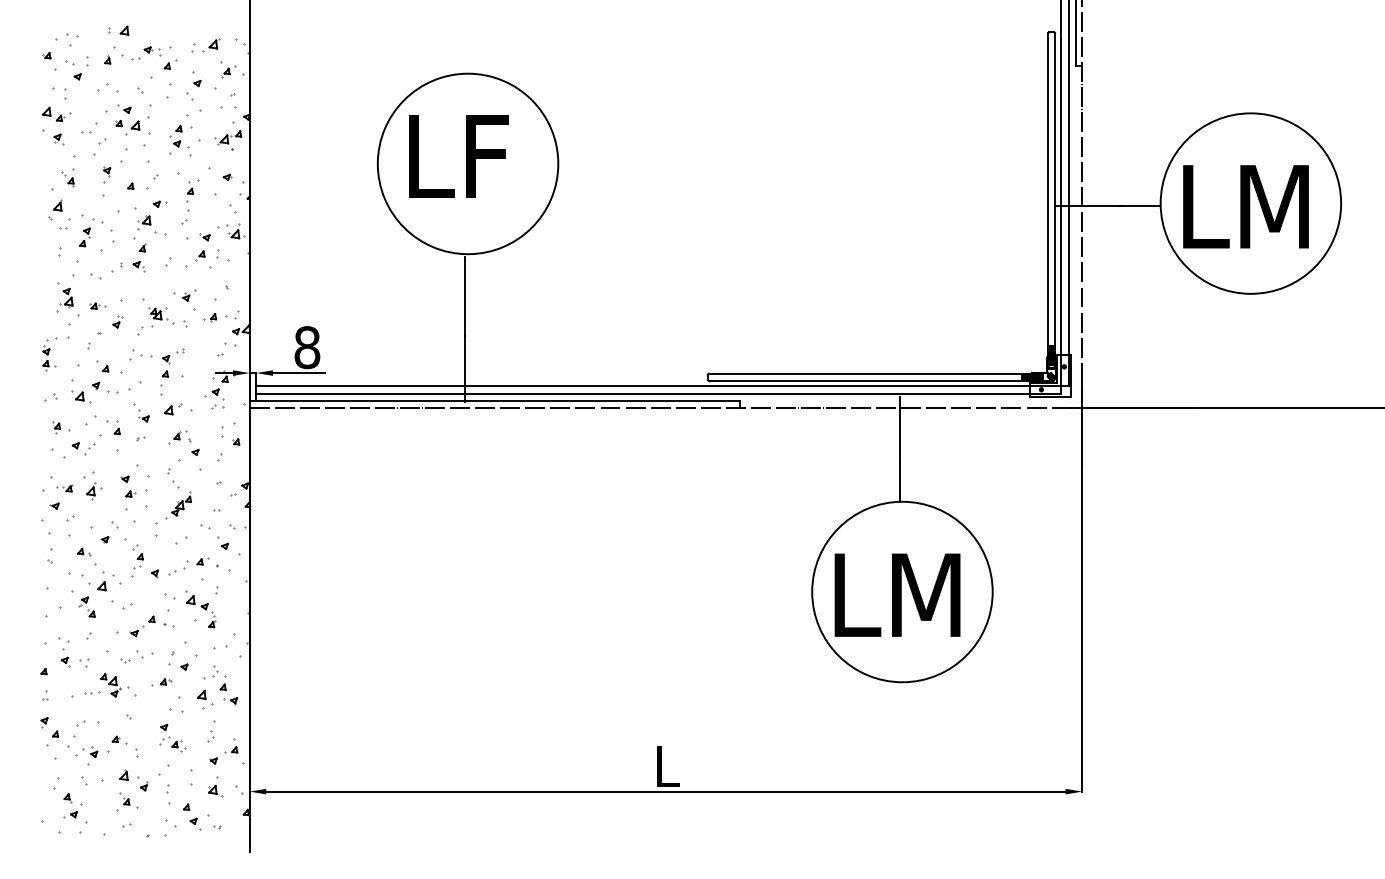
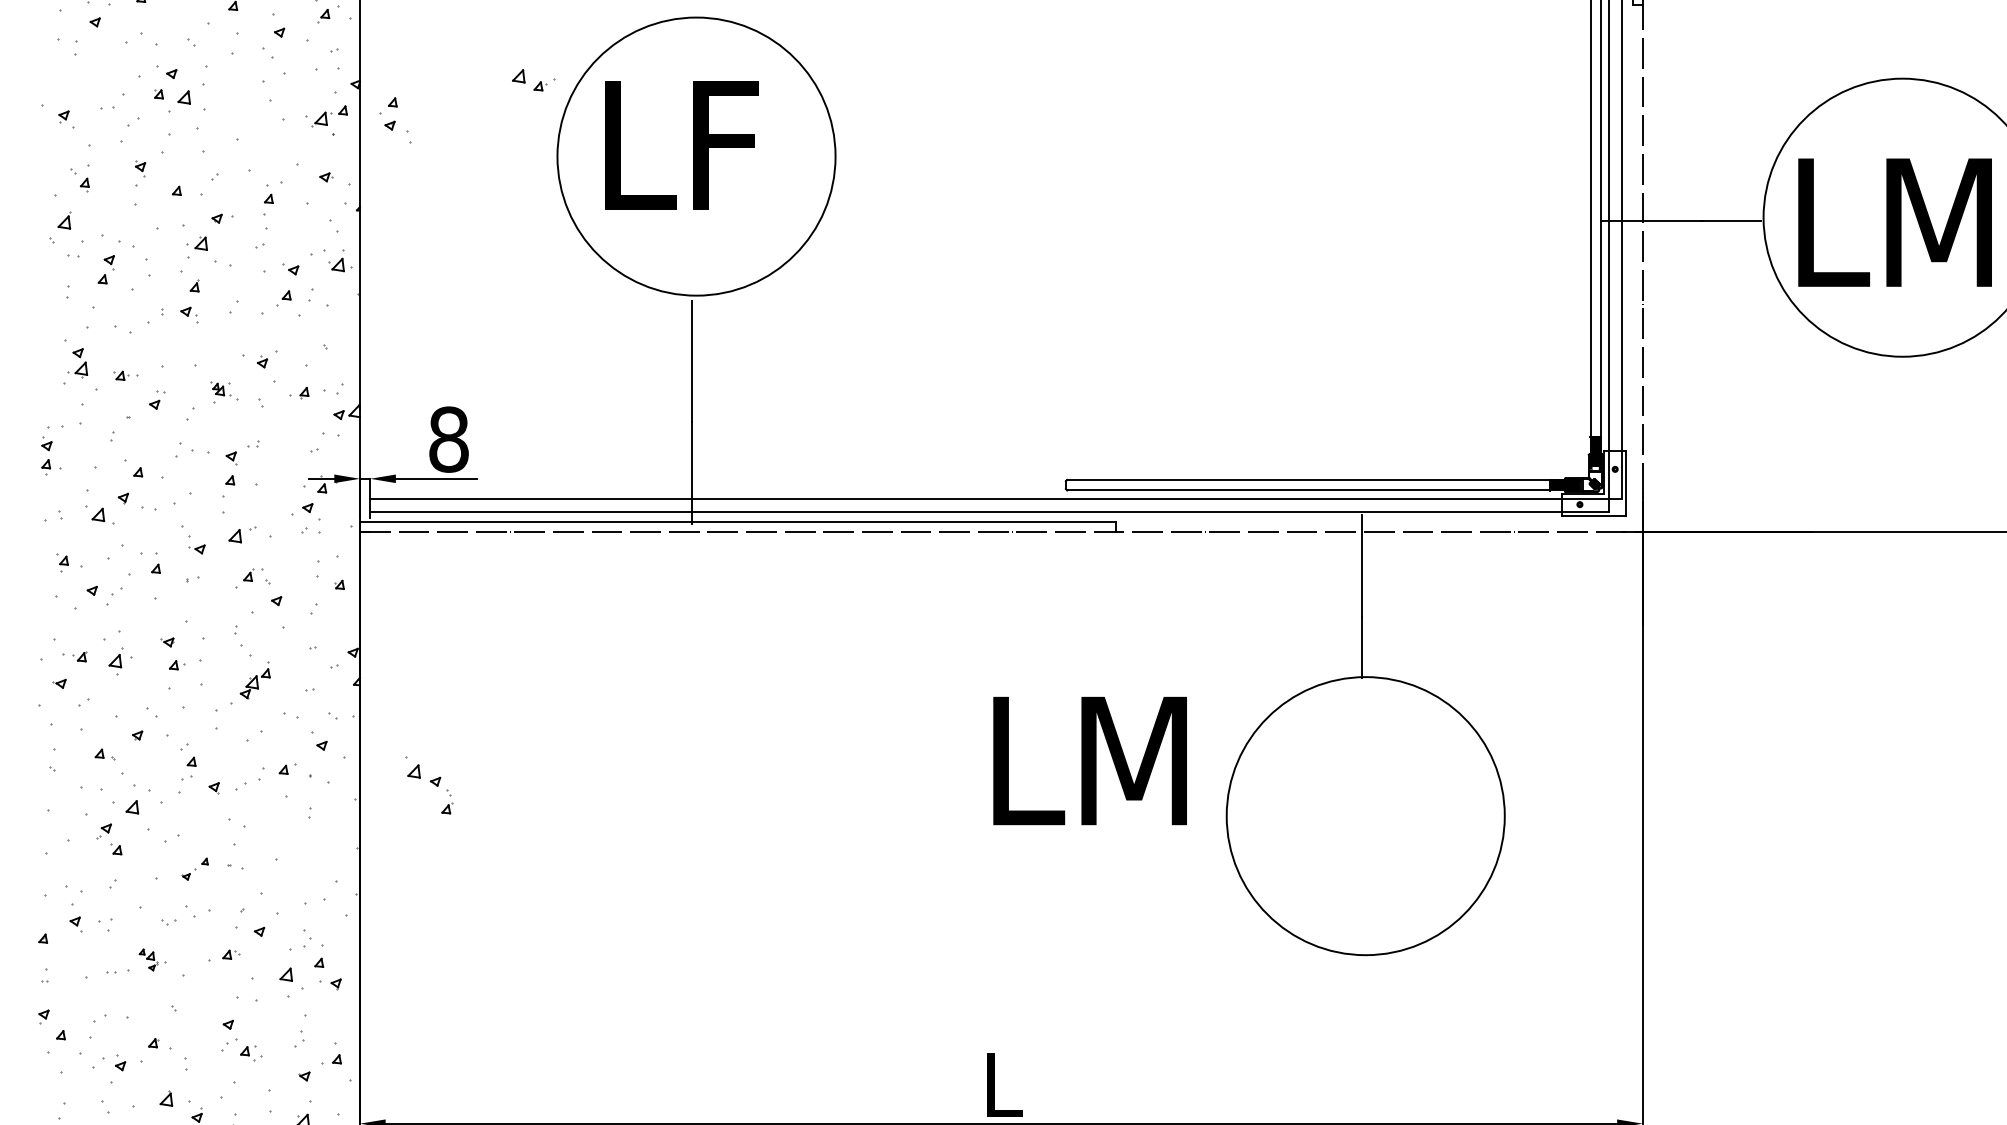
part: (56, 113) -> (533, 78), moved
part: (180, 140) -> (395, 120), moved
part: (161, 317) -> (224, 393), size x0.7
text: (897, 594) -> (1090, 759), moved
part: (200, 609) -> (429, 786), moved
part: (142, 626) -> (194, 869), size x0.7
part: (114, 685) -> (151, 960), size x0.6

